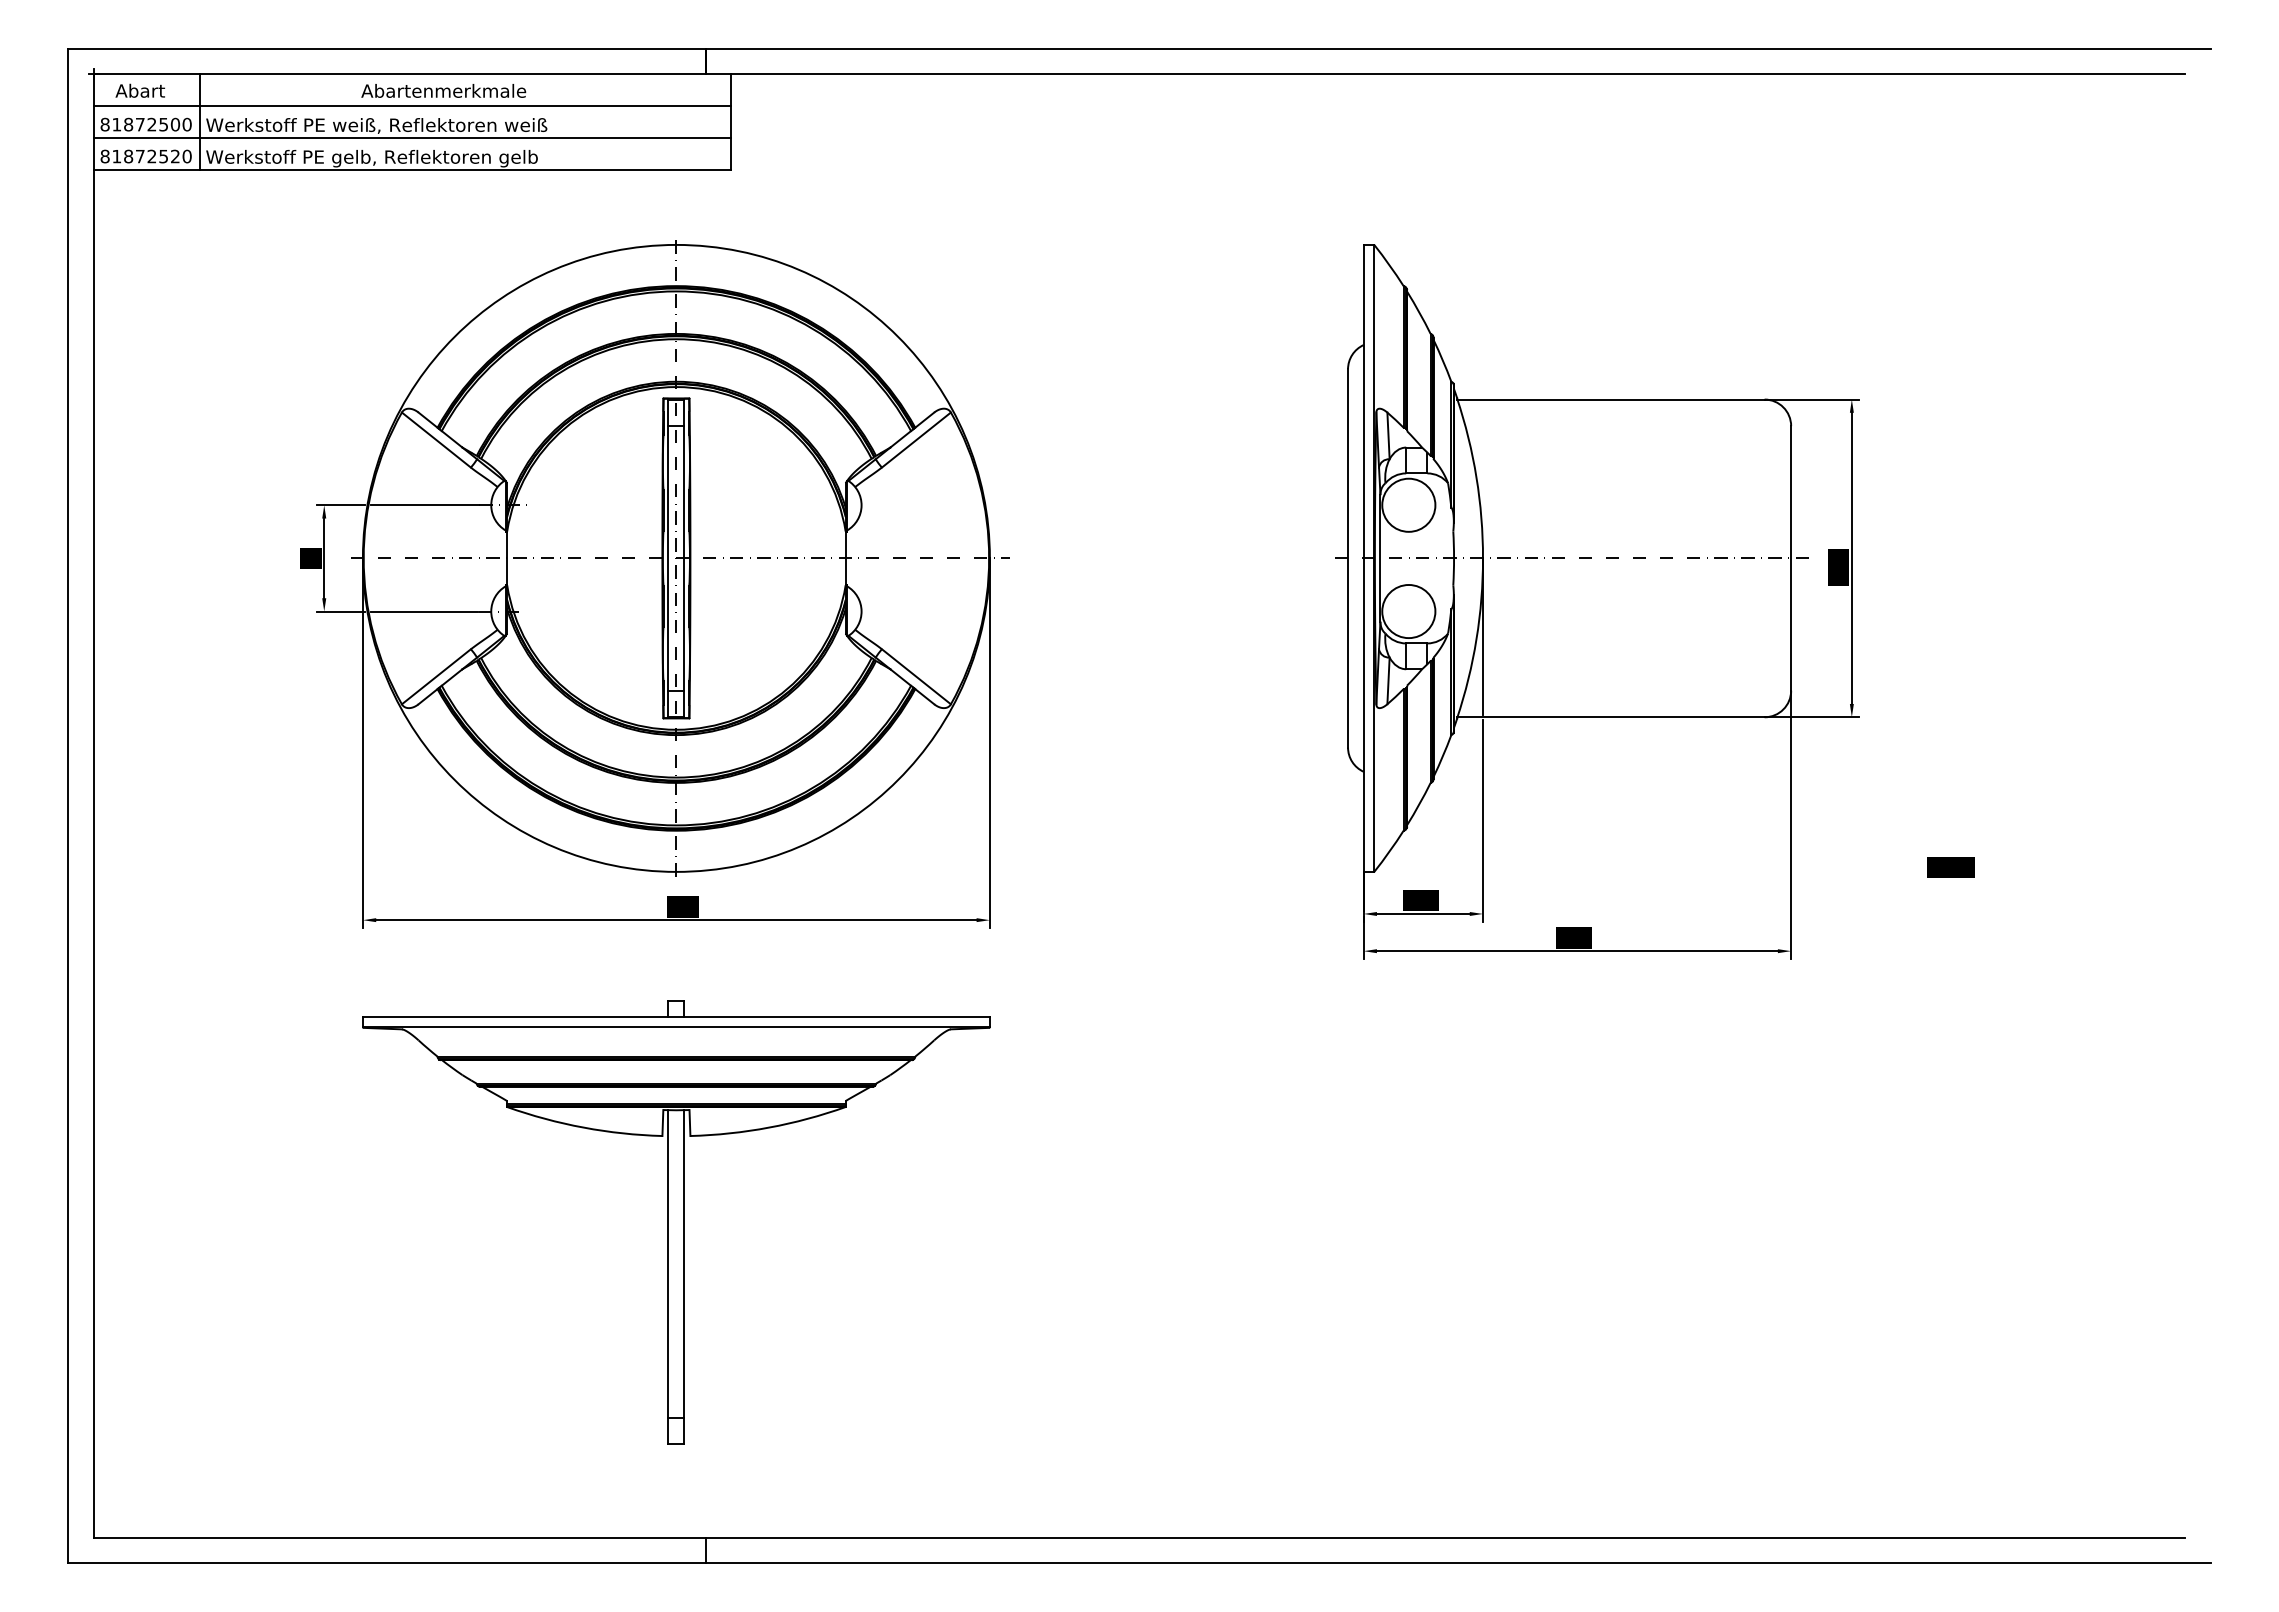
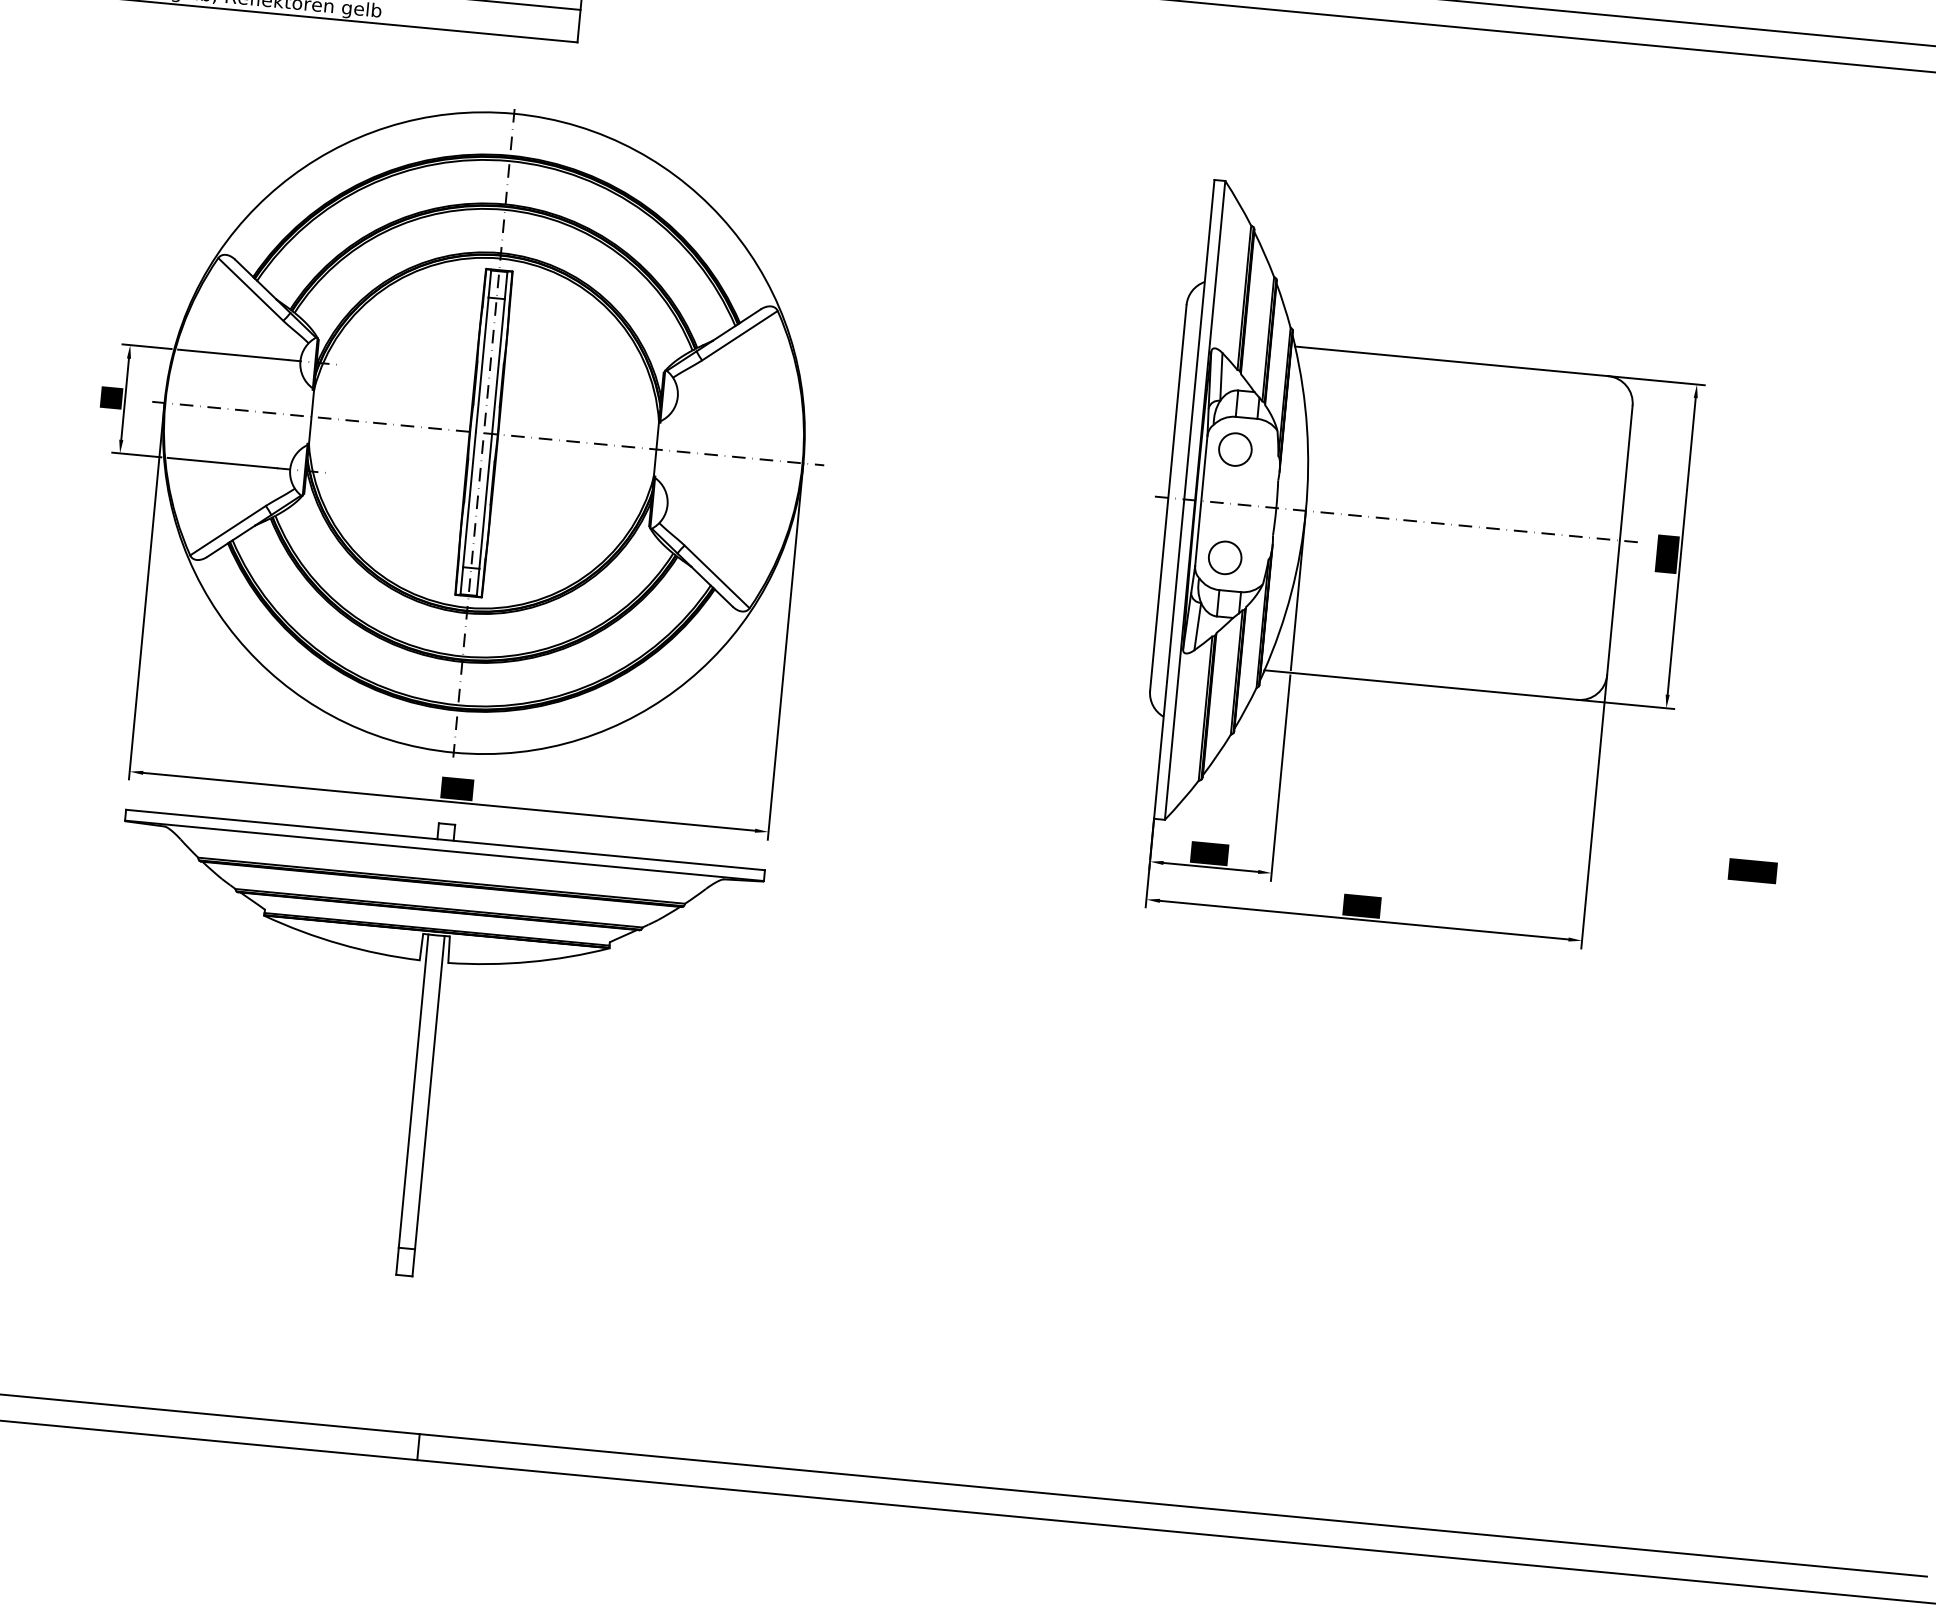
circle: (1408, 504) -> (1235, 448), size x0.6
circle: (1408, 611) -> (1224, 557), size x0.6
part: (676, 1222) -> (425, 1049), moved

